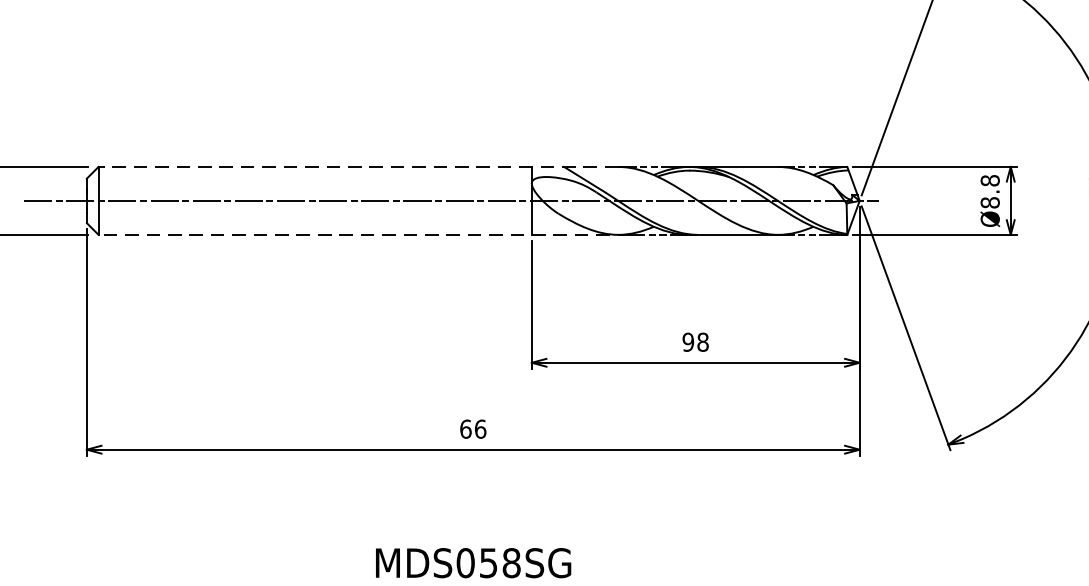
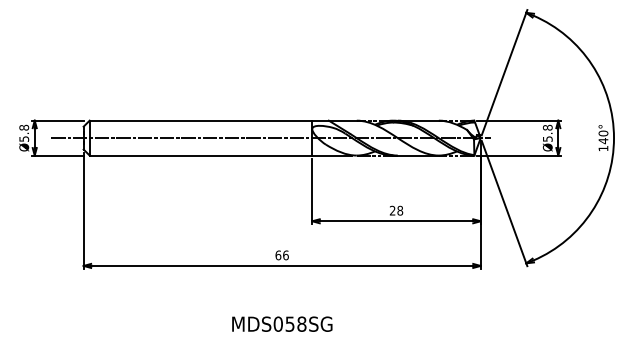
line: (359, 166) -> (223, 120), dashed -> solid
text: (989, 201) -> (547, 138), Ø8.8 -> Ø5.8
line: (353, 234) -> (220, 155), dashed -> solid
text: (687, 341) -> (392, 210), 98 -> 28

